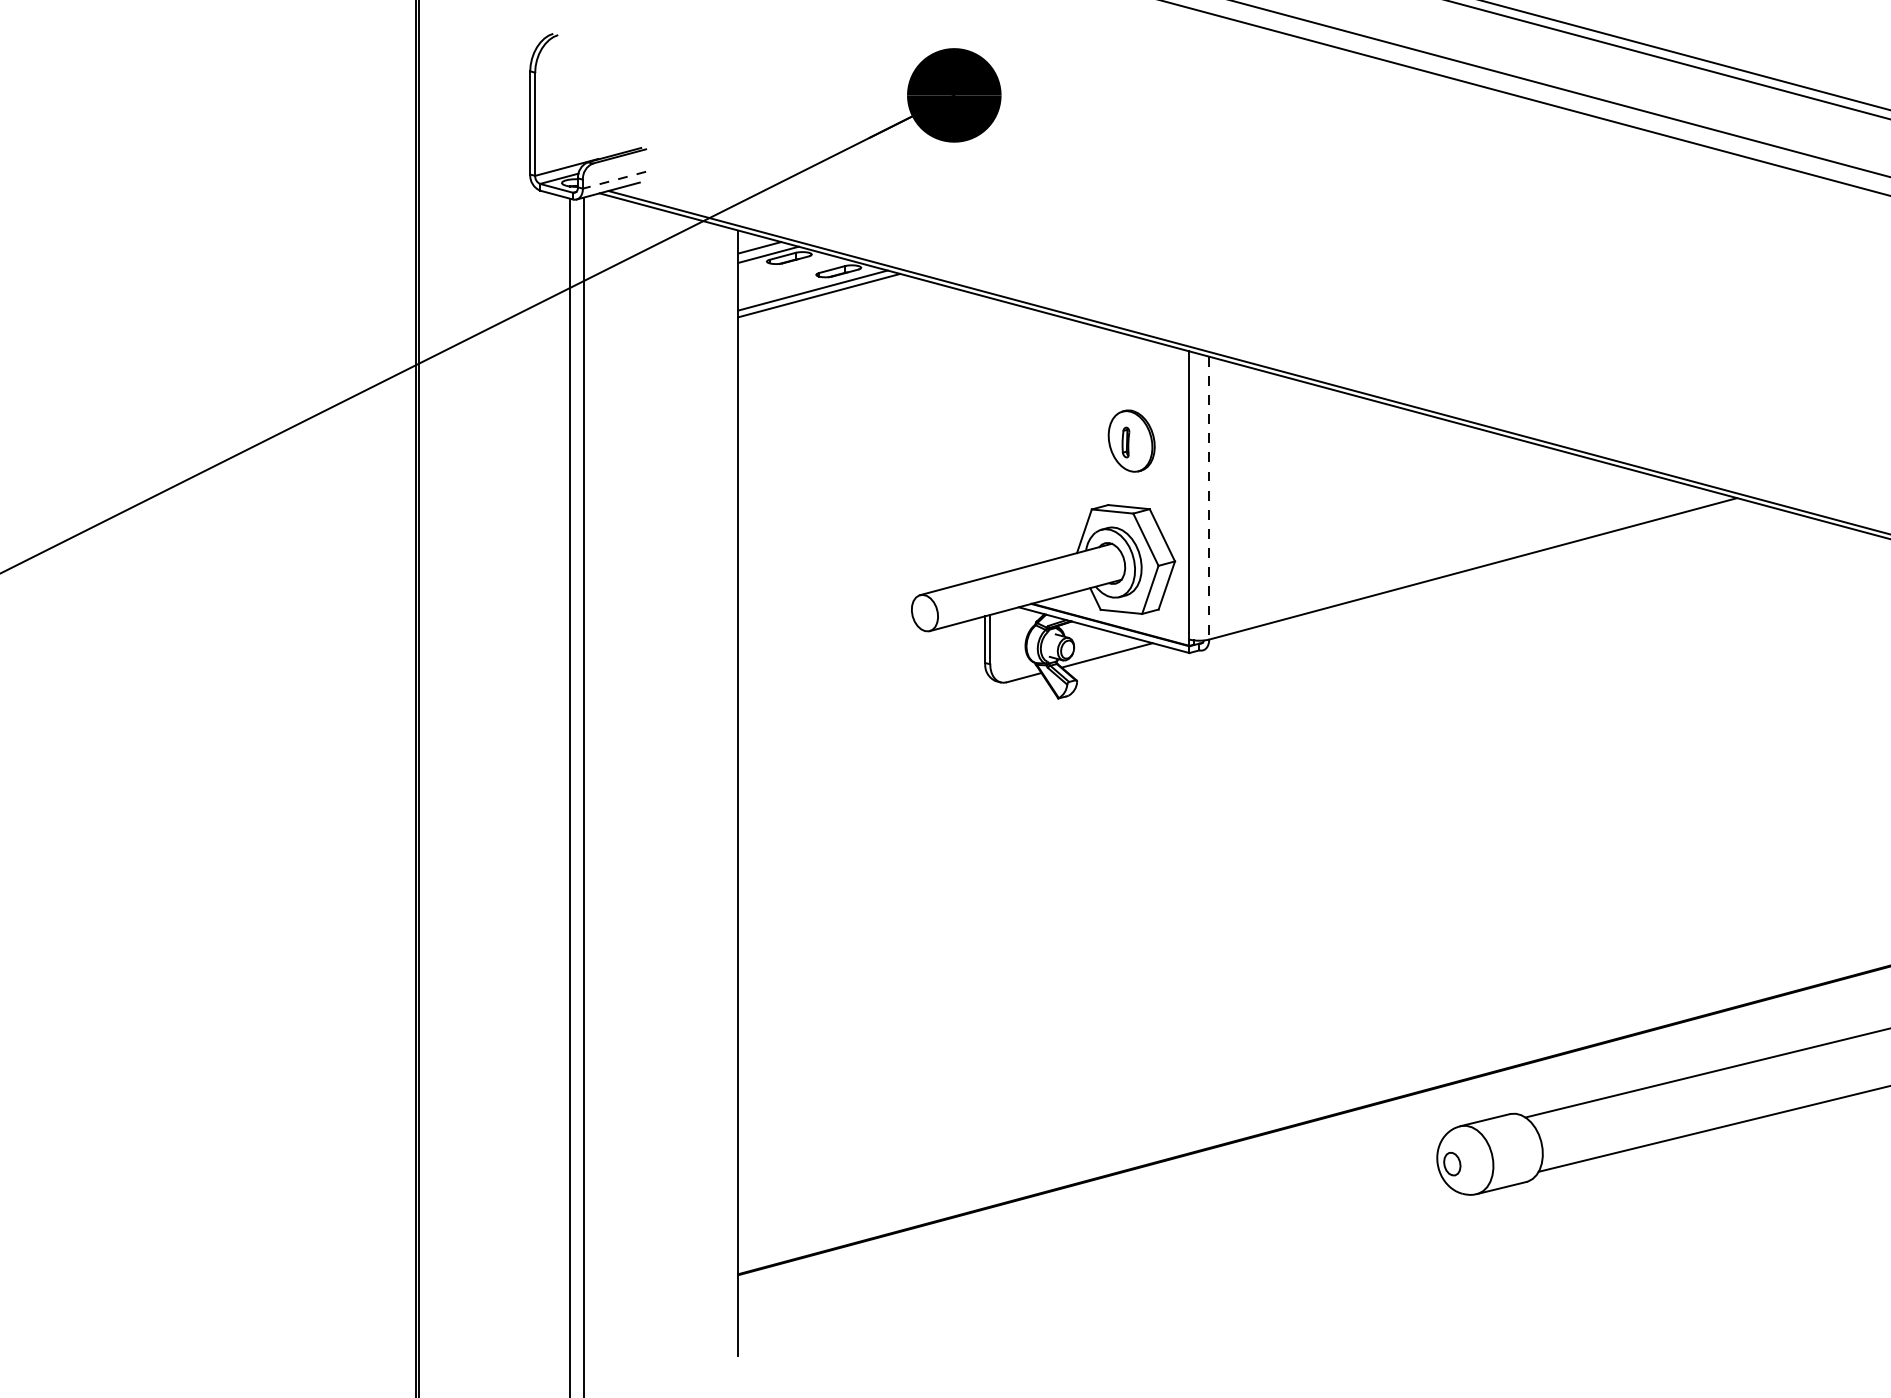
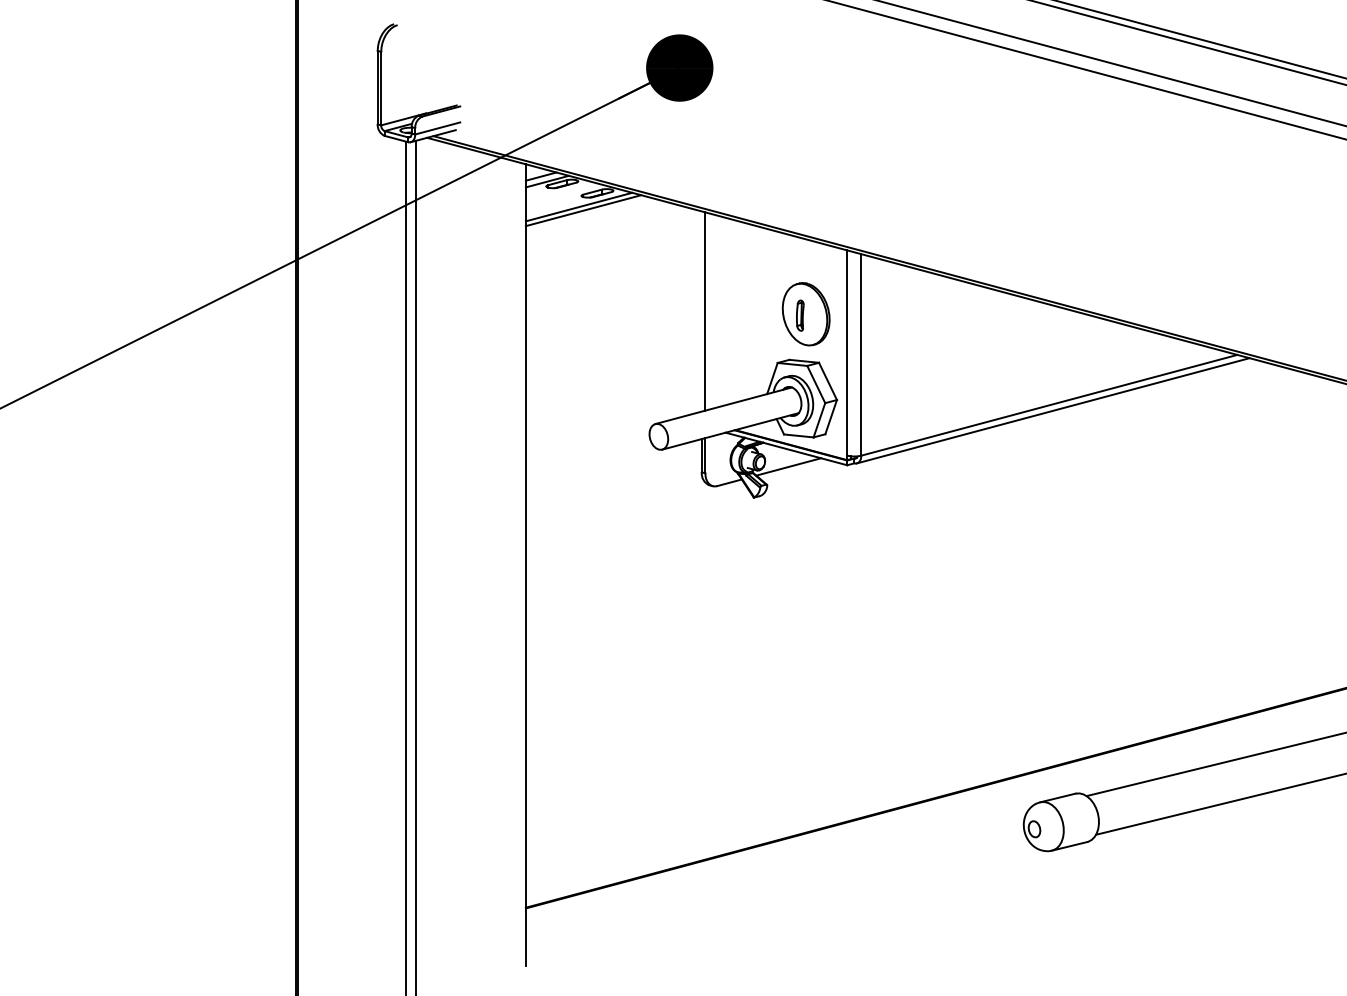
line: (614, 180) -> (437, 128), dashed -> solid
line: (990, 437) -> (705, 311), added
part: (1130, 441) -> (805, 314), size x1.43
line: (1209, 497) -> (861, 354), dashed -> solid
line: (1477, 576) -> (1052, 410), added

